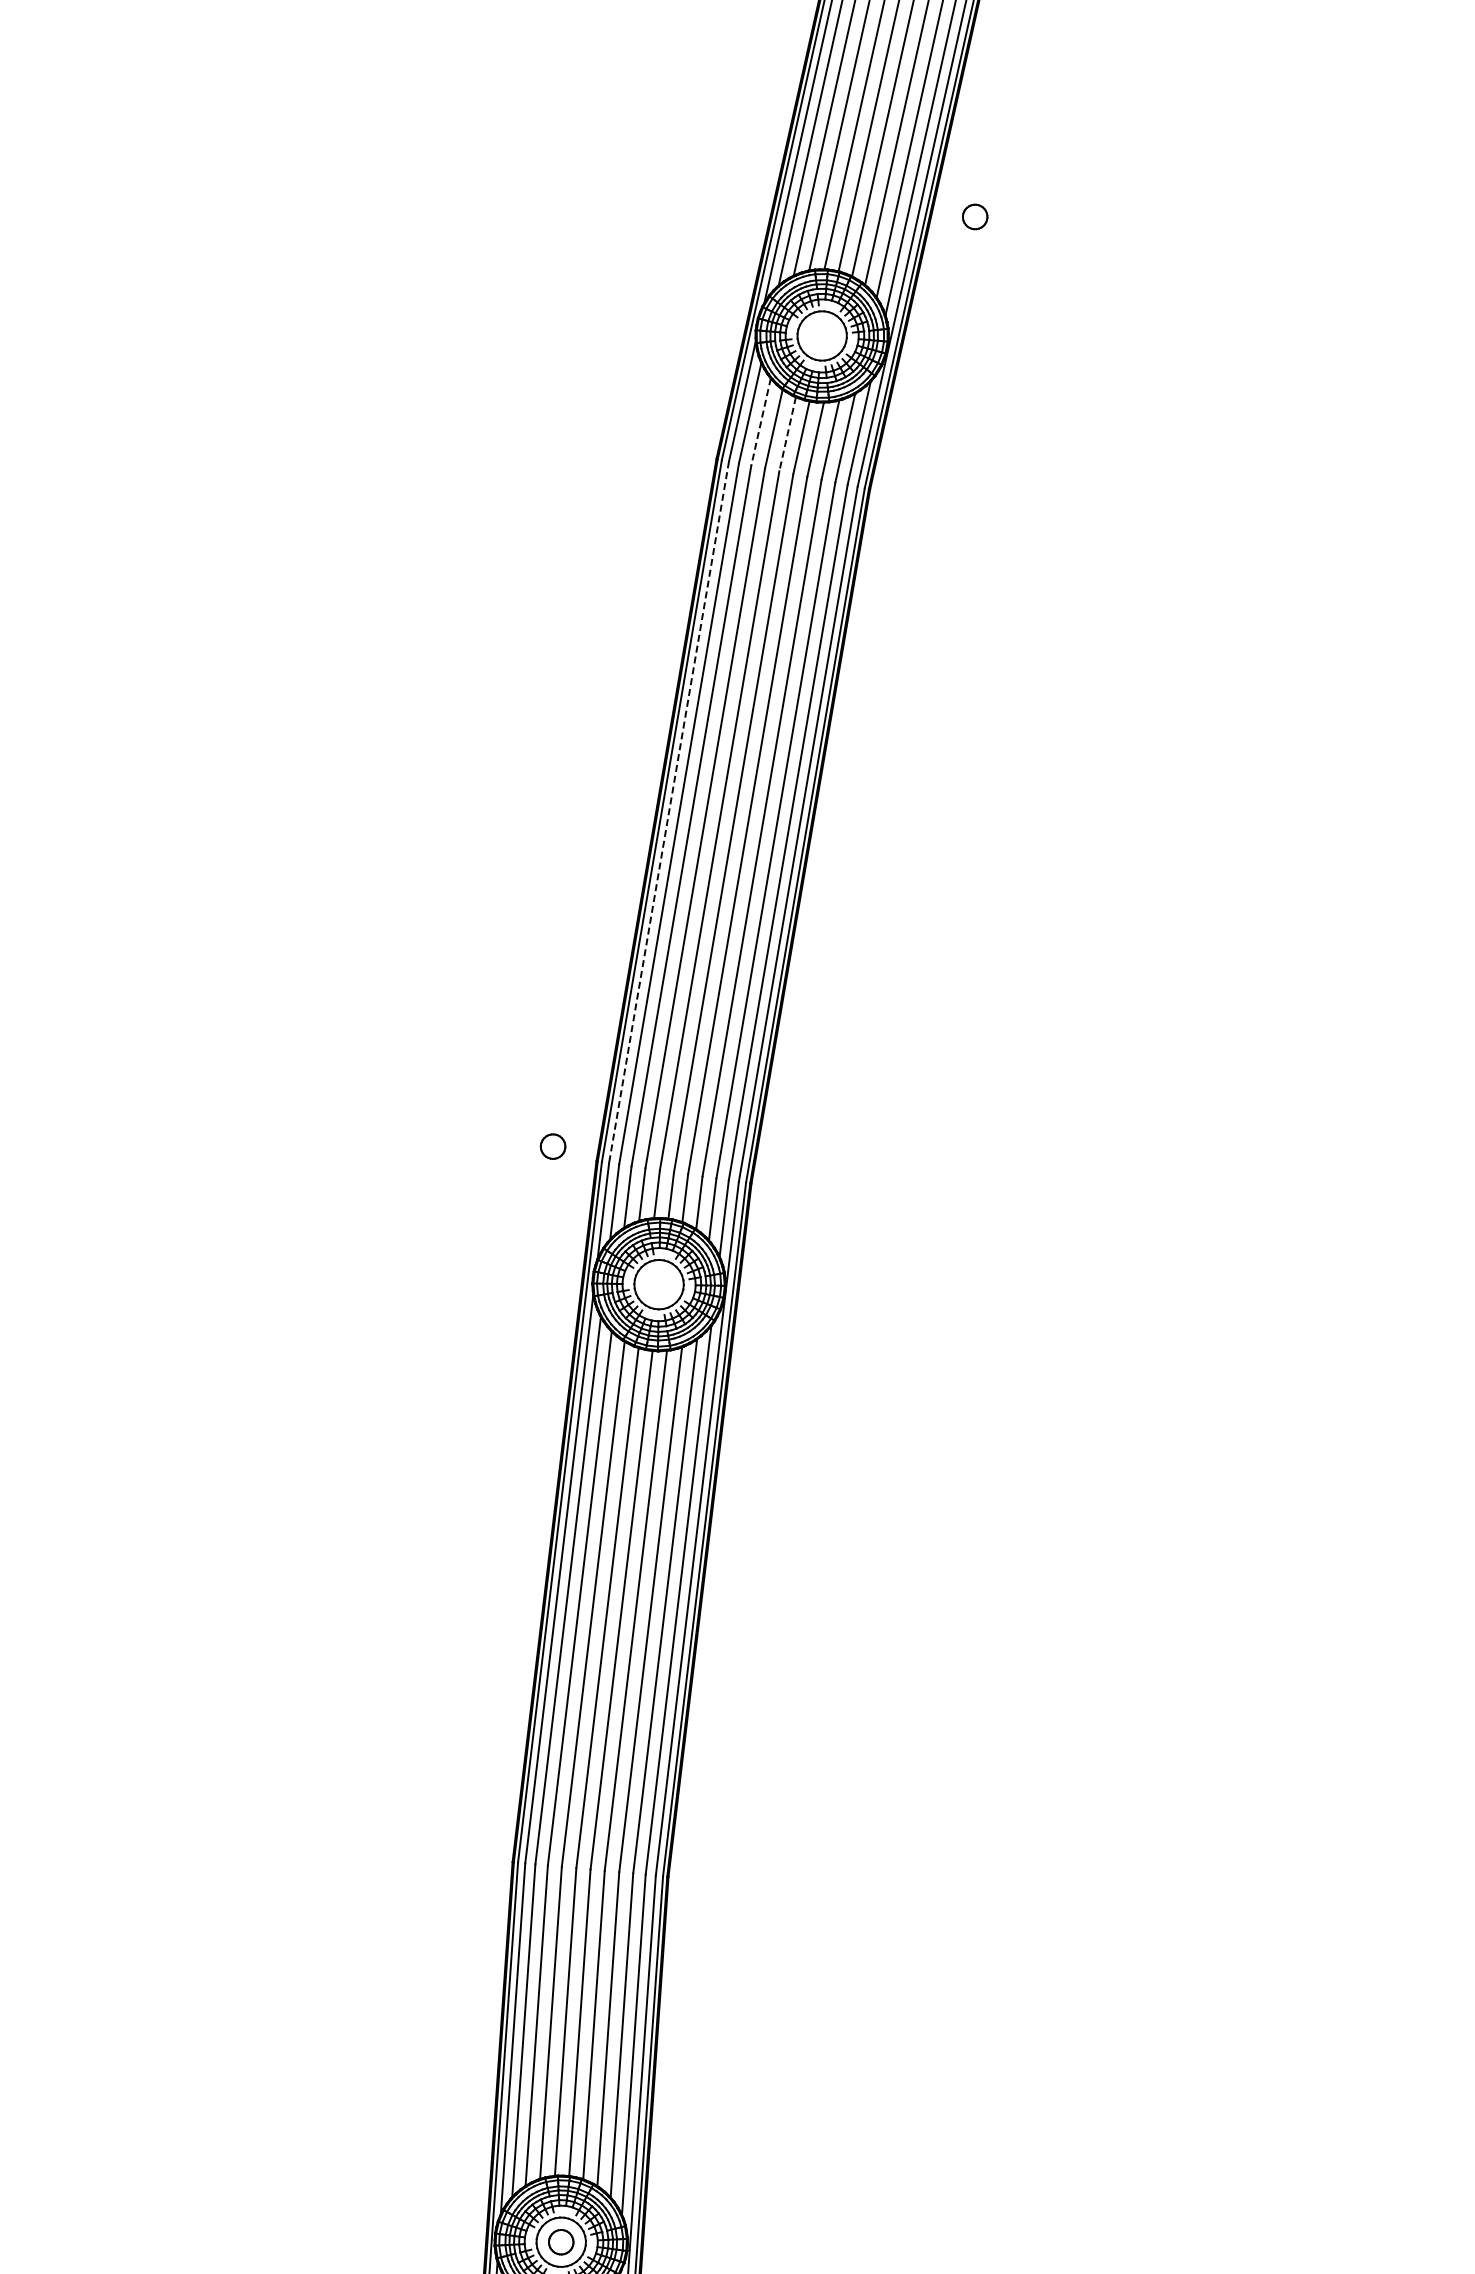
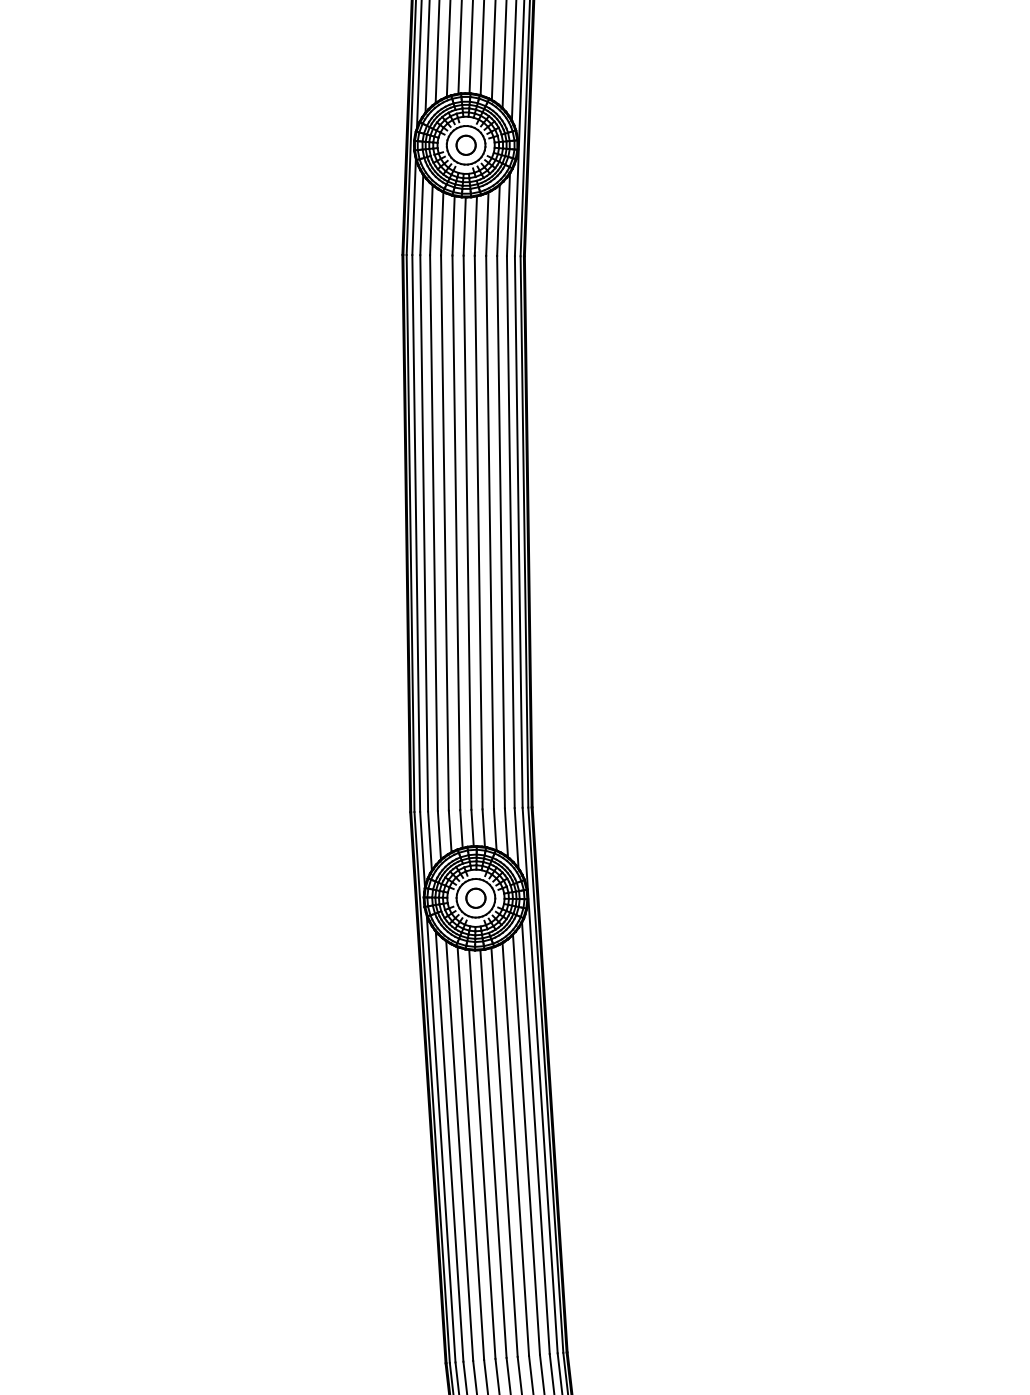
part: (975, 216) -> (466, 144), moved
line: (761, 422) -> (431, 220), dashed -> solid
line: (787, 434) -> (453, 226), dashed -> solid
line: (669, 812) -> (416, 533), dashed -> solid
part: (552, 1146) -> (475, 898), moved

